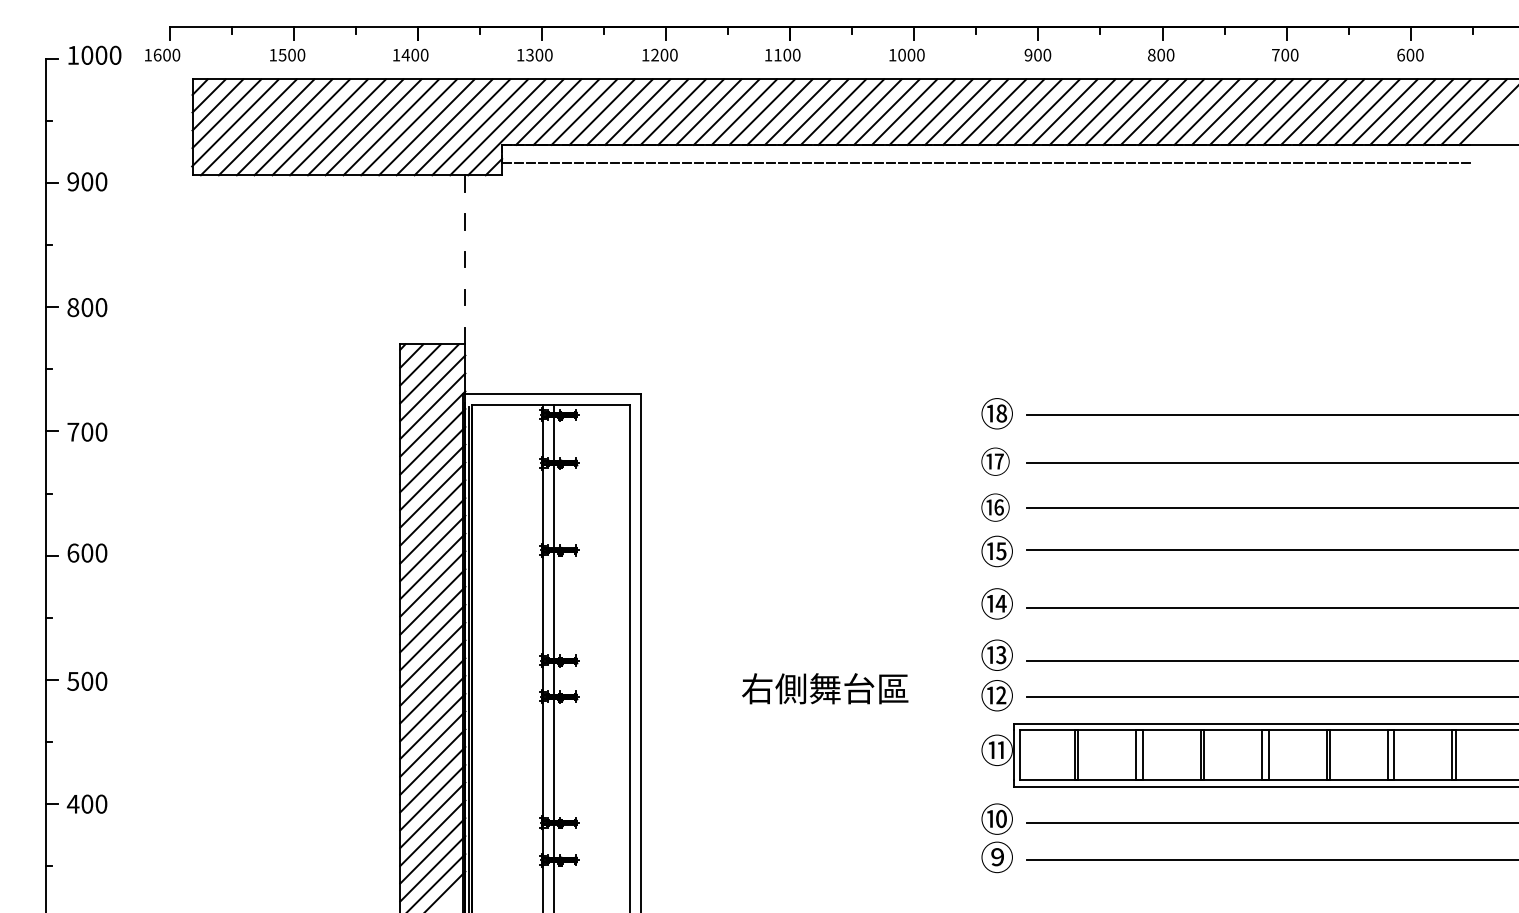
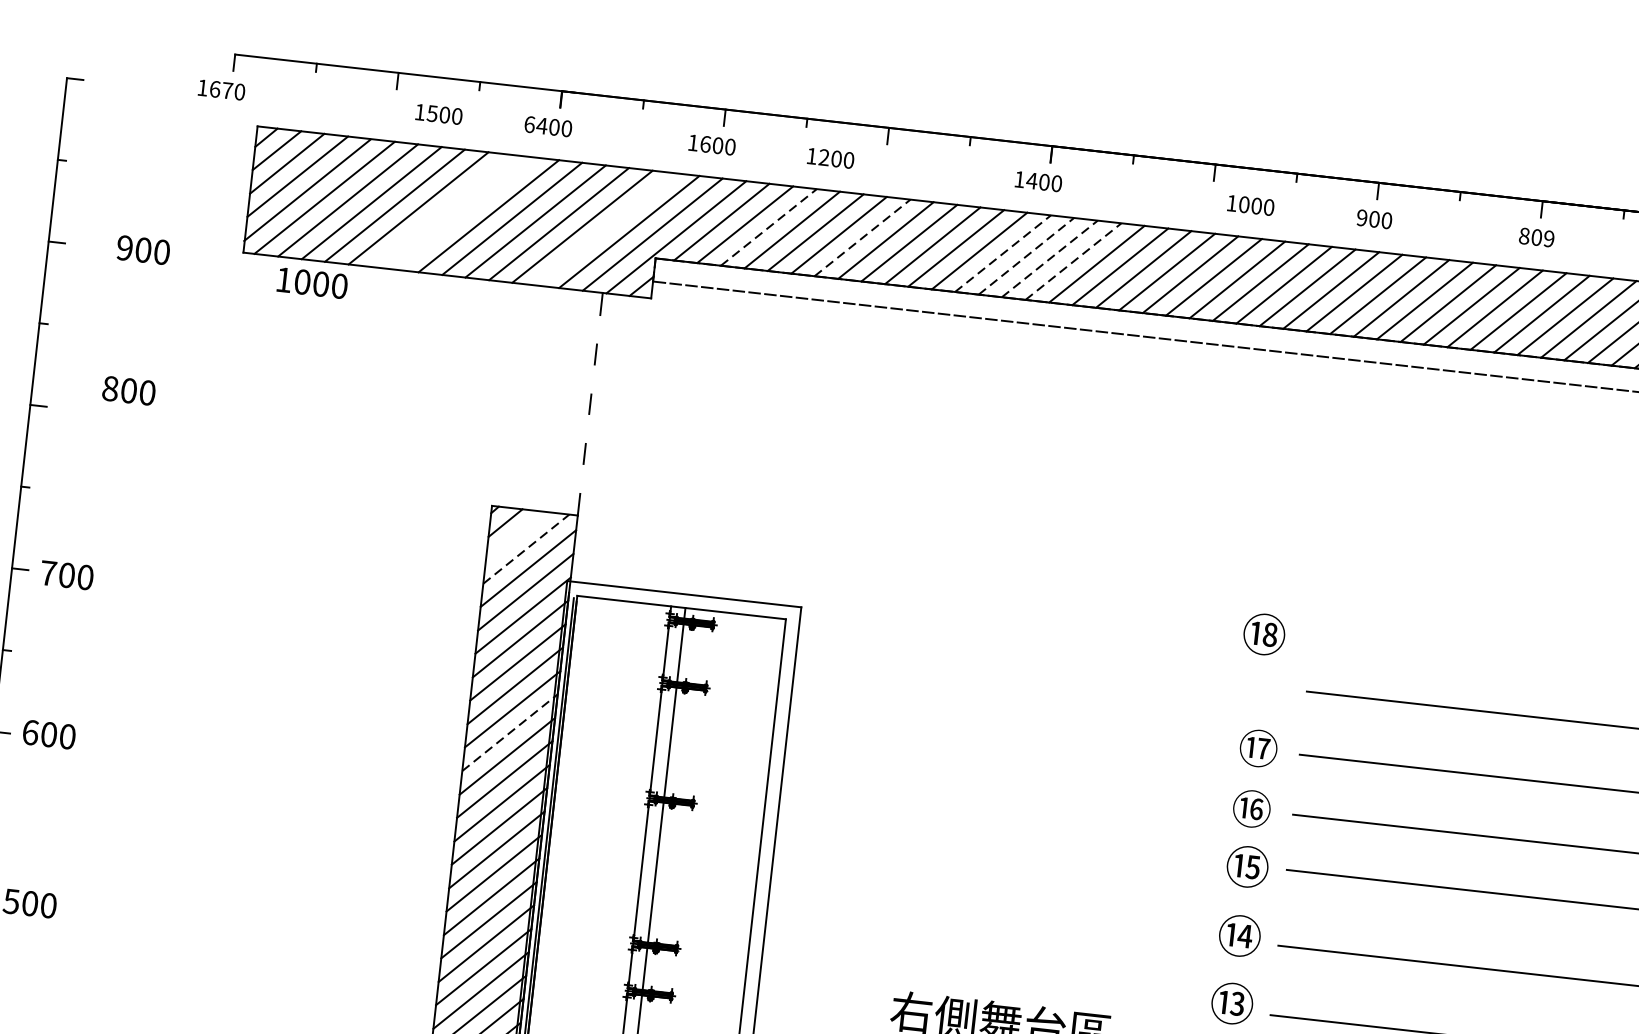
text: (94, 54) -> (312, 281), moved
text: (166, 54) -> (227, 89), 1600 -> 1670
text: (287, 54) -> (439, 113), moved
text: (396, 54) -> (529, 123), 1400 -> 6400
text: (529, 54) -> (705, 143), 1300 -> 1600
text: (659, 54) -> (830, 157), moved
text: (906, 54) -> (1250, 204), moved
text: (777, 55) -> (1031, 181), 1100 -> 1400
text: (1170, 55) -> (1549, 239), 800 -> 809
line: (584, 111) -> (769, 226), solid -> dashed
line: (655, 111) -> (862, 237), solid -> dashed
line: (762, 111) -> (1003, 252), solid -> dashed
line: (780, 111) -> (1027, 255), solid -> dashed
line: (798, 111) -> (1050, 258), solid -> dashed
line: (816, 111) -> (1074, 260), solid -> dashed
line: (337, 127) -> (441, 211), removed
line: (355, 127) -> (465, 213), removed
line: (462, 127) -> (606, 229), removed
text: (87, 181) -> (143, 249), moved
text: (87, 307) -> (129, 390), moved
line: (420, 364) -> (515, 535), removed
line: (429, 373) -> (526, 548), solid -> dashed
text: (996, 413) -> (1263, 634), moved
line: (433, 512) -> (510, 732), solid -> dashed

